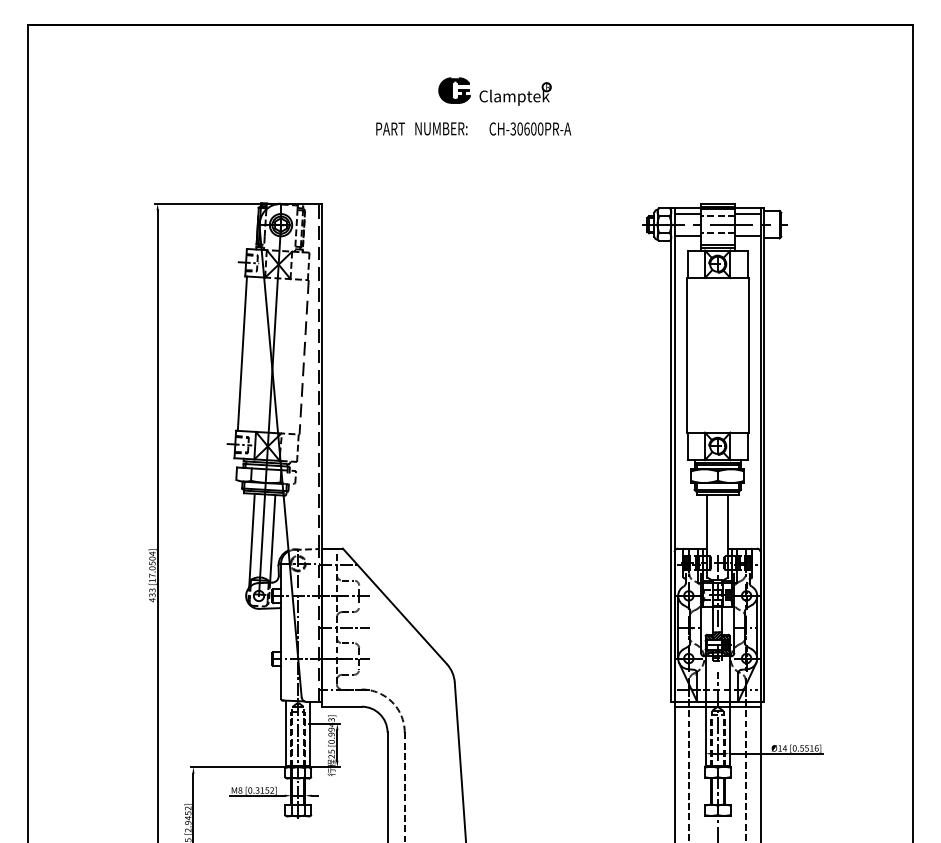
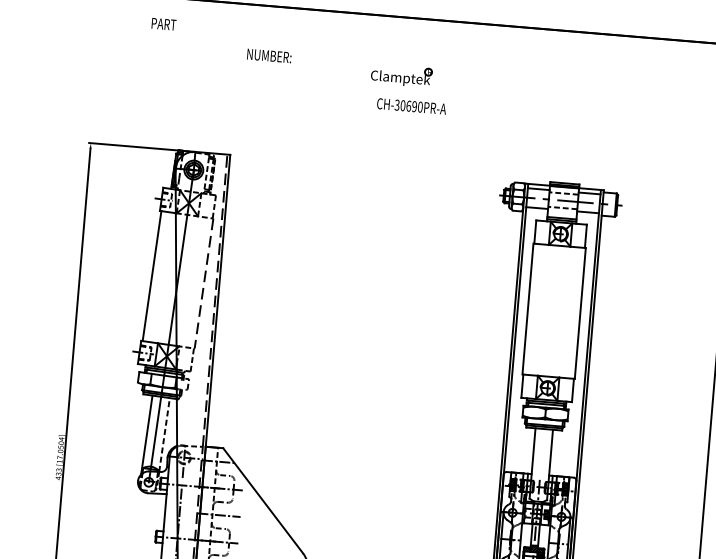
part: (454, 90) -> (350, 68), removed
text: (390, 128) -> (163, 23), moved
text: (441, 128) -> (269, 55), moved
text: (533, 128) -> (414, 106), CH-30600PR-A -> CH-30690PR-A
line: (272, 538) -> (164, 434), solid -> dashed

